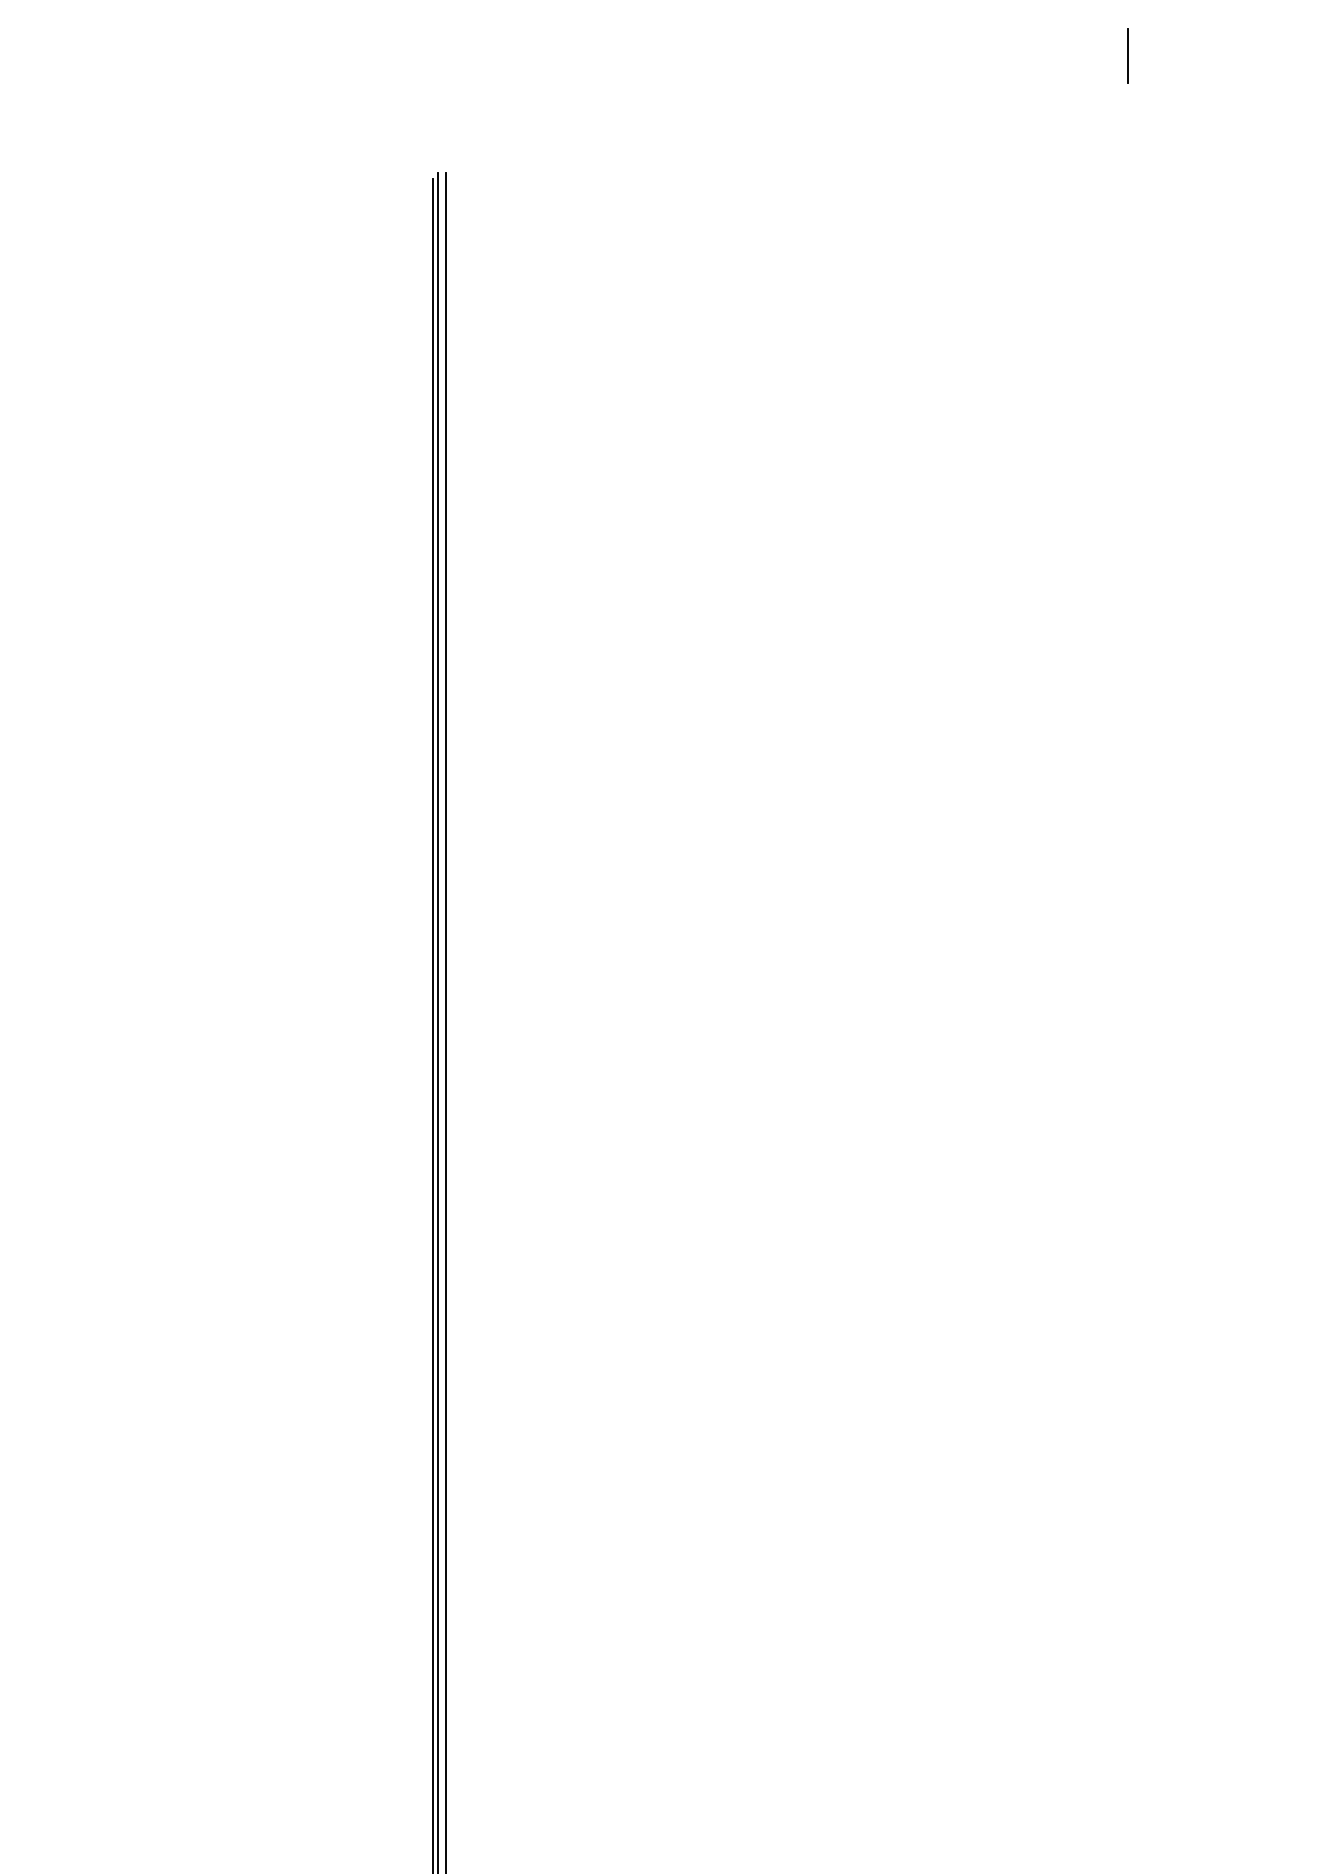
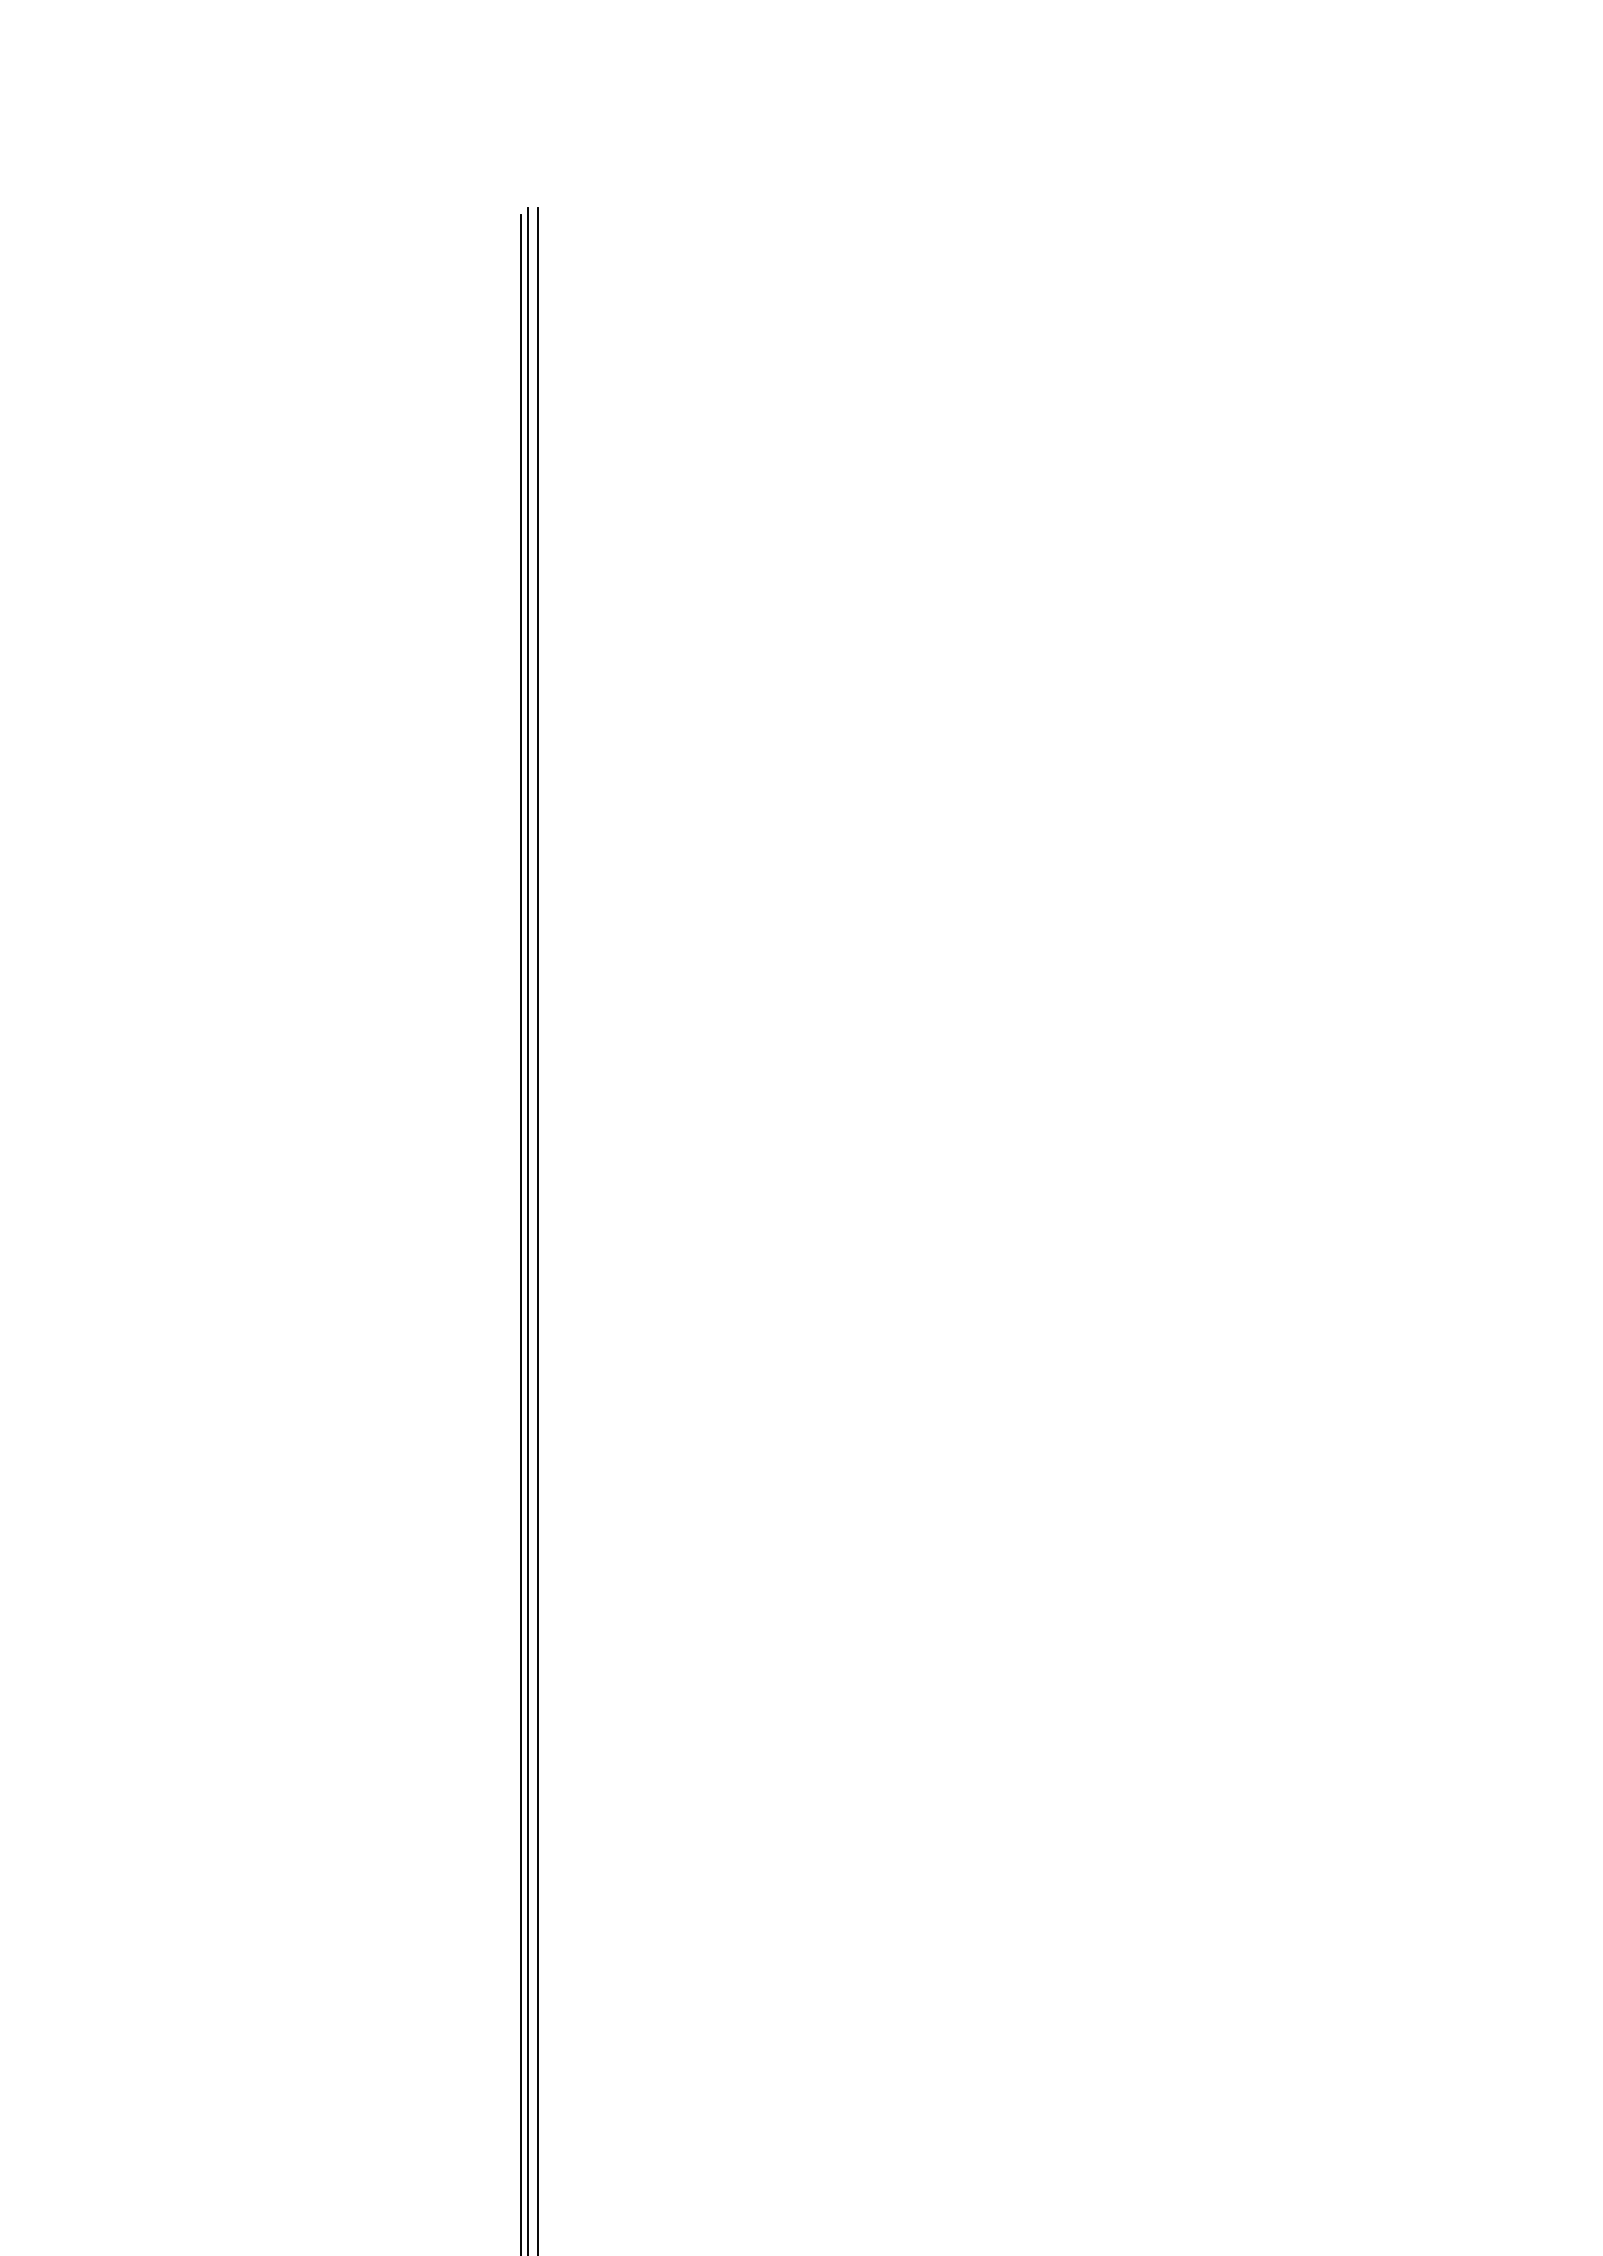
line: (1127, 56) -> (1357, 67), removed

